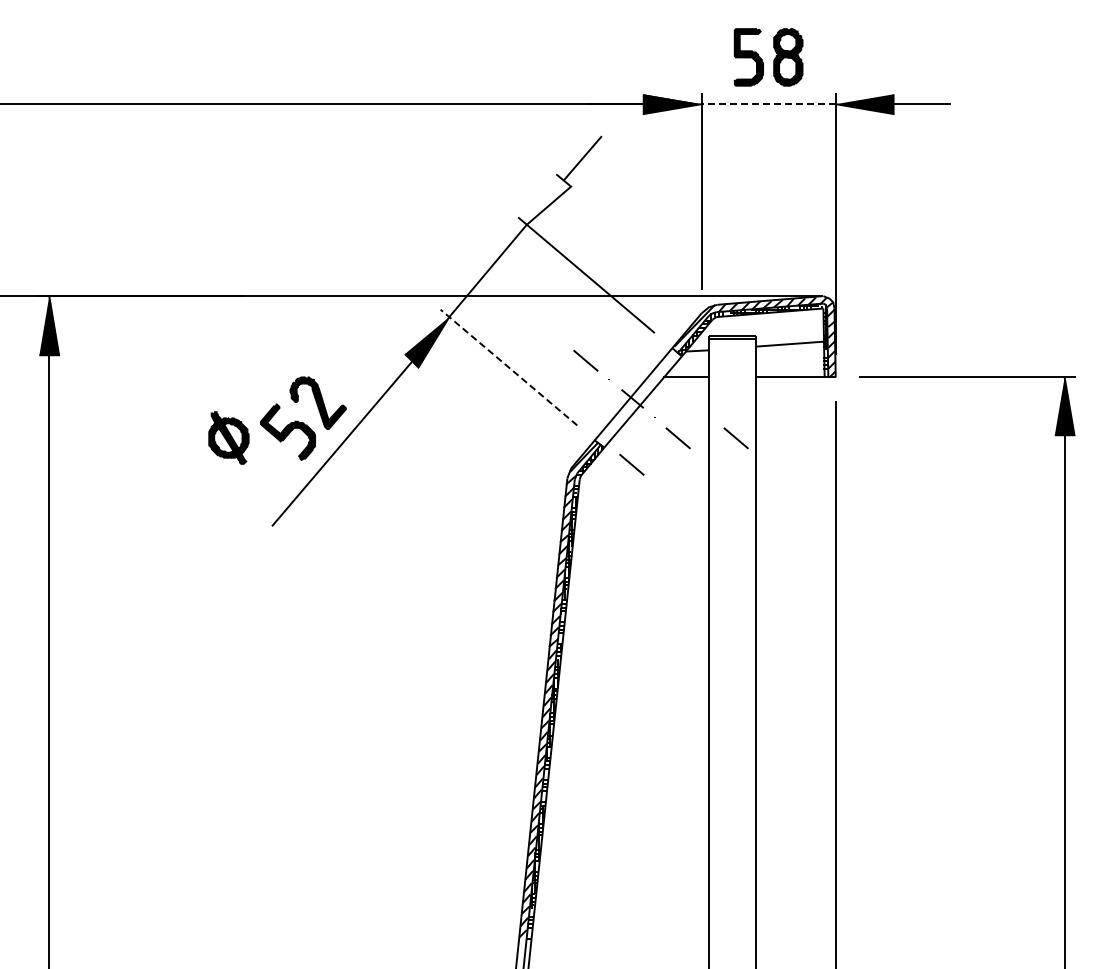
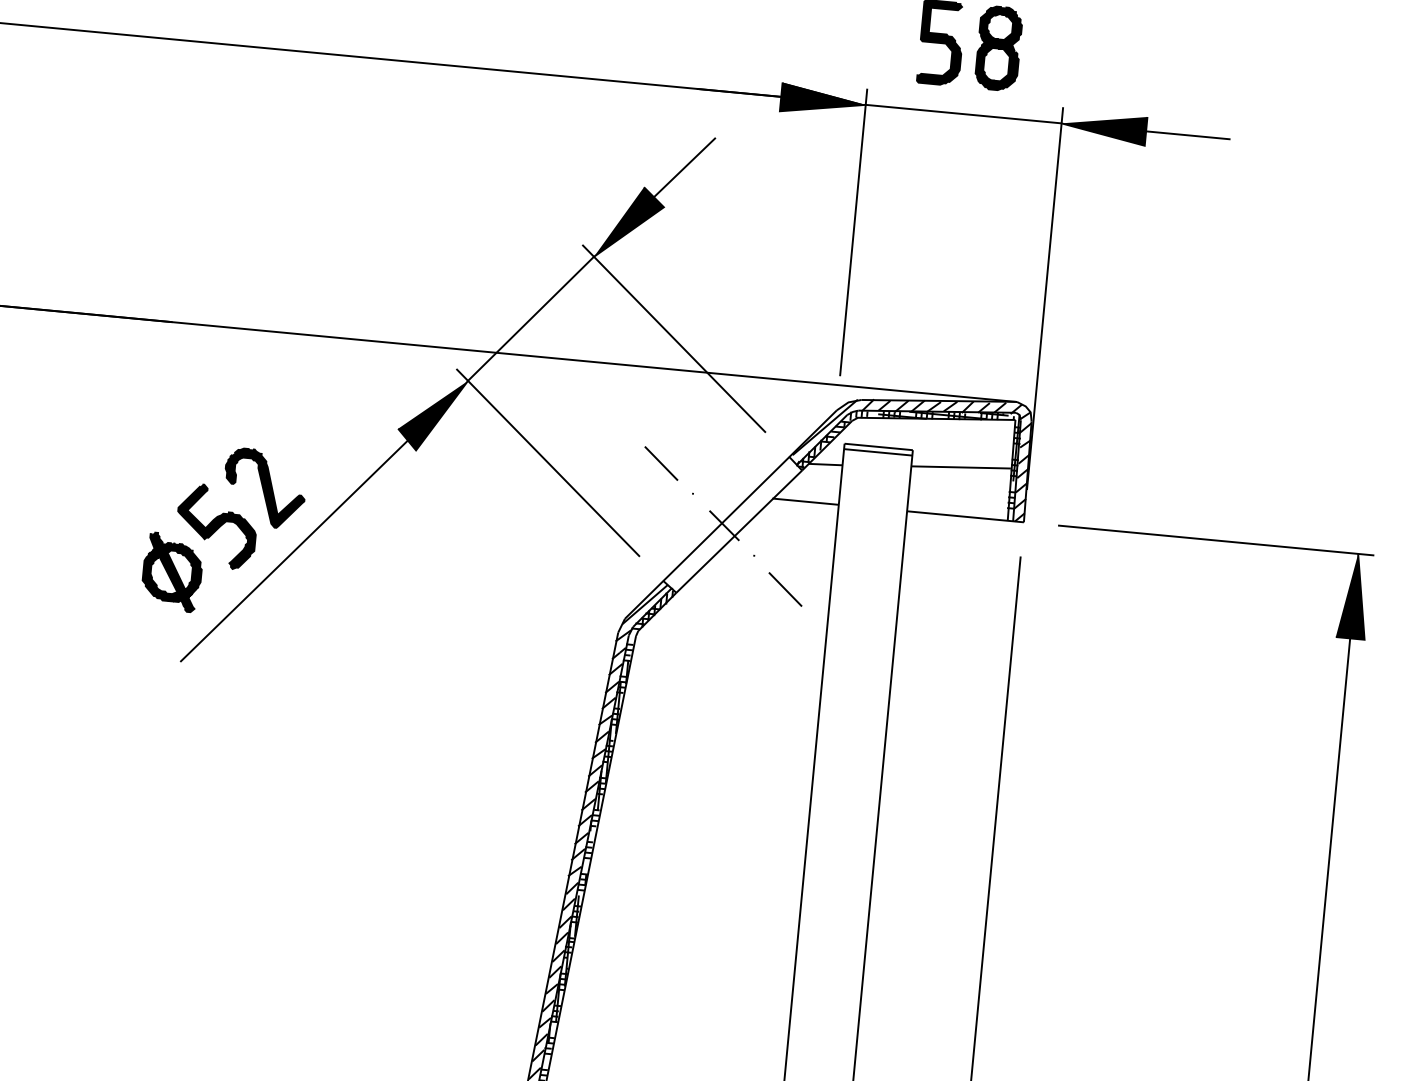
line: (768, 104) -> (963, 114), dashed -> solid
fill: (548, 199) -> (629, 222), added
line: (508, 367) -> (547, 462), dashed -> solid
part: (228, 437) -> (171, 571), moved
line: (735, 438) -> (869, 597), removed
line: (631, 464) -> (713, 621), removed

